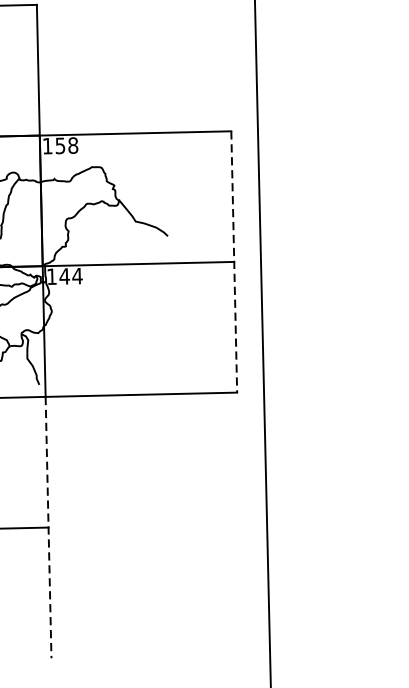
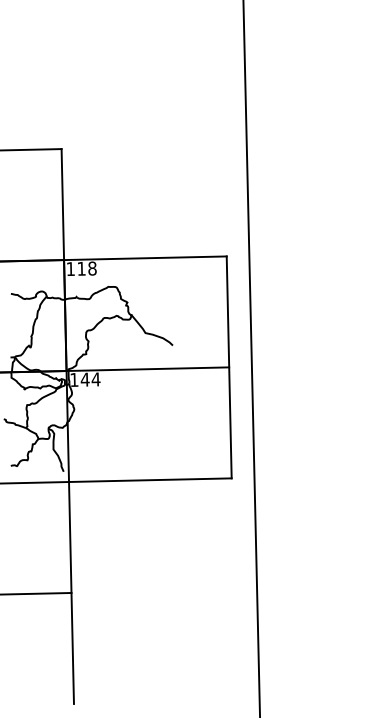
text: (60, 145) -> (81, 268), 158 -> 118
line: (234, 262) -> (229, 367), dashed -> solid
line: (48, 528) -> (71, 593), dashed -> solid

